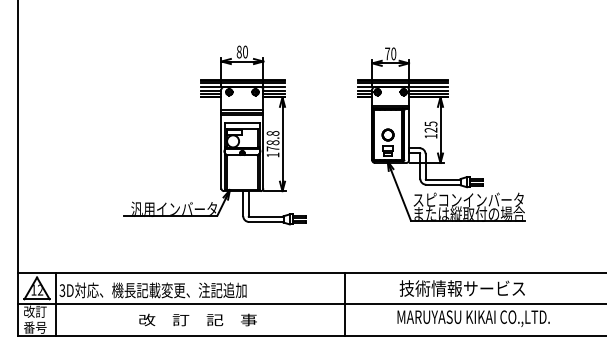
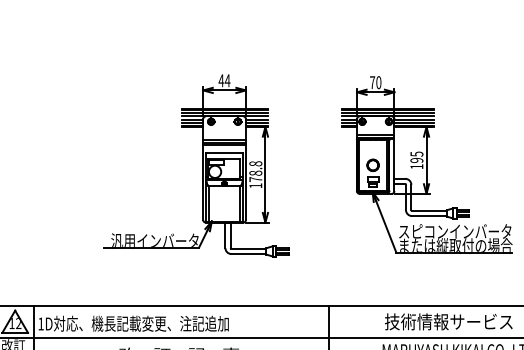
text: (242, 51) -> (224, 80), 80 -> 44
text: (431, 129) -> (417, 159), 125 -> 195
text: (62, 290) -> (41, 323), 3D -> 1D

